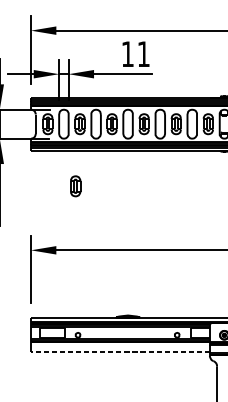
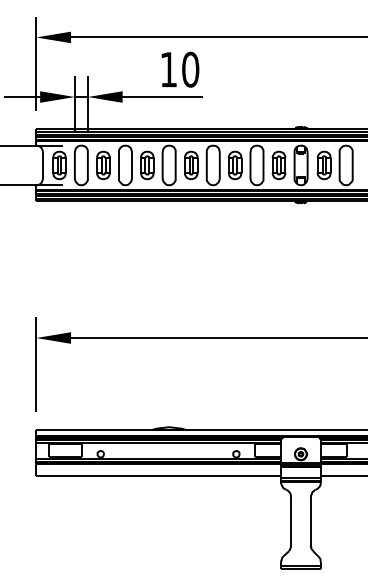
text: (143, 54) -> (190, 69), 11 -> 10
part: (75, 186) -> (97, 250), removed
line: (120, 351) -> (158, 476), dashed -> solid

